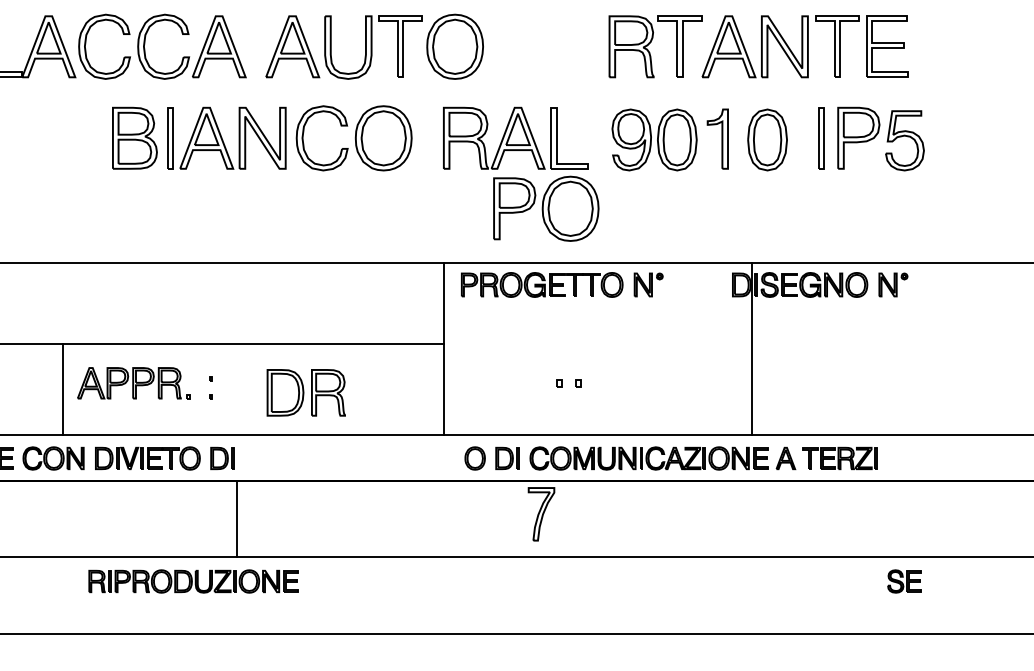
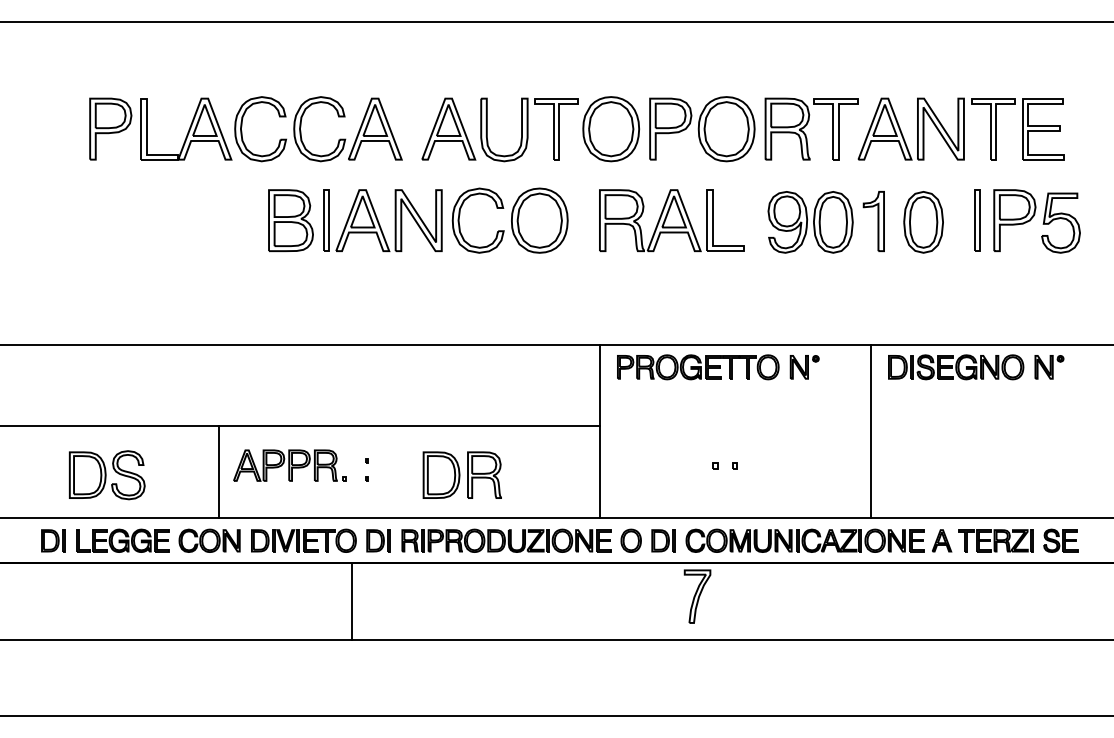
part: (546, 209) -> (702, 129), moved
line: (752, 349) -> (871, 431), moved
line: (237, 519) -> (352, 601), moved
part: (193, 581) -> (506, 540), moved
part: (904, 581) -> (1060, 540), moved

